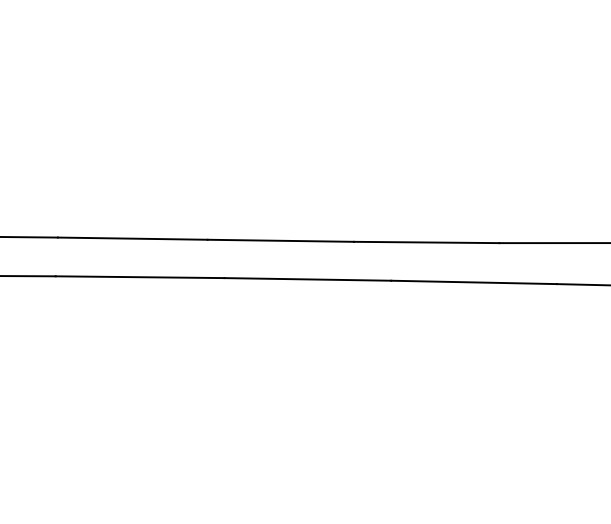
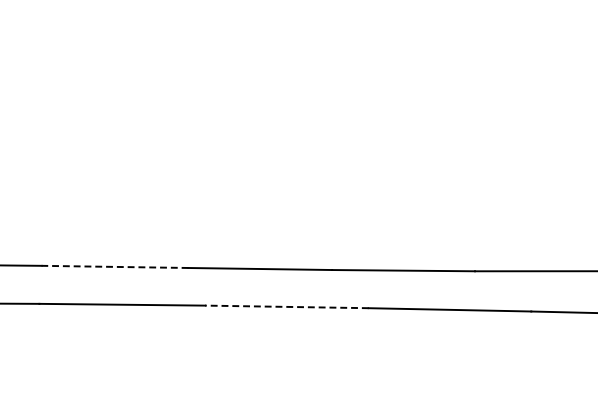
line: (132, 238) -> (114, 266), solid -> dashed
line: (307, 279) -> (286, 306), solid -> dashed

